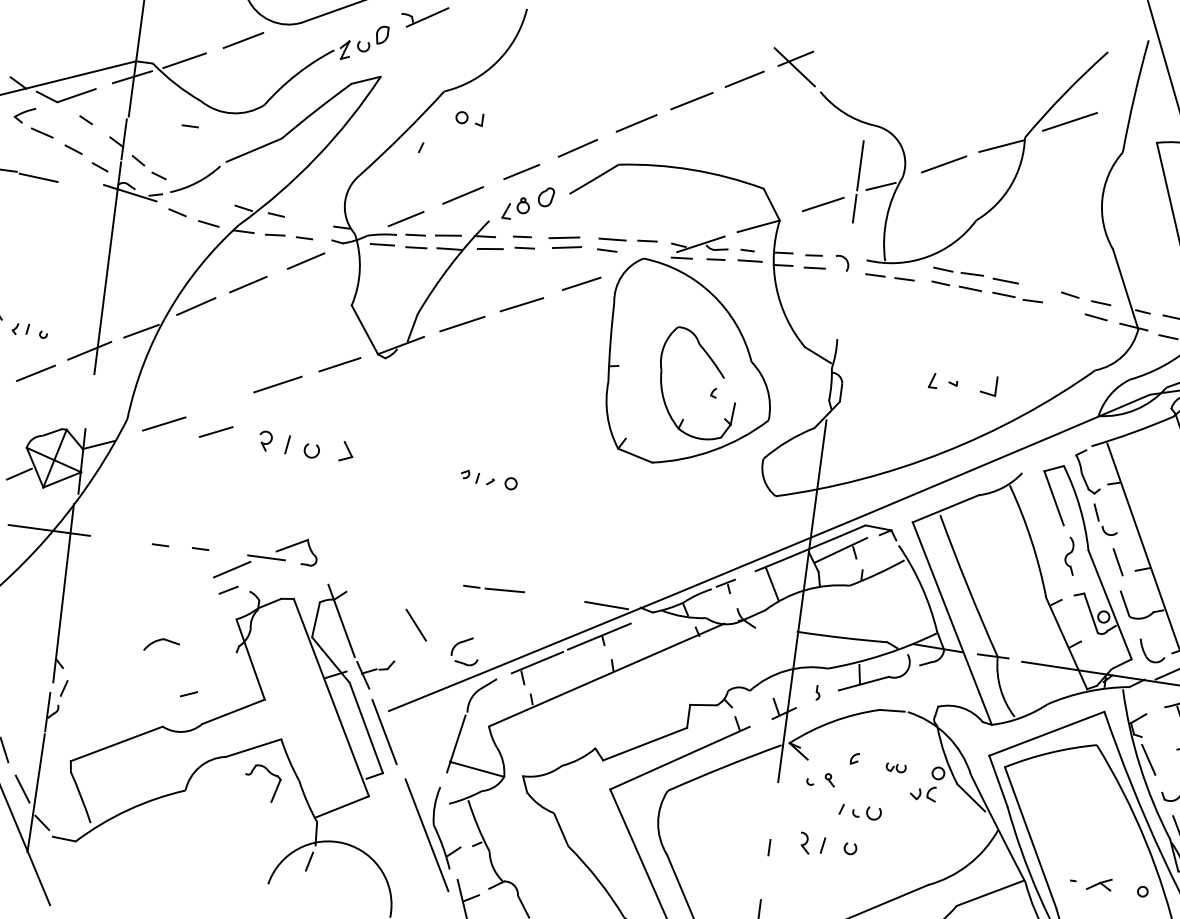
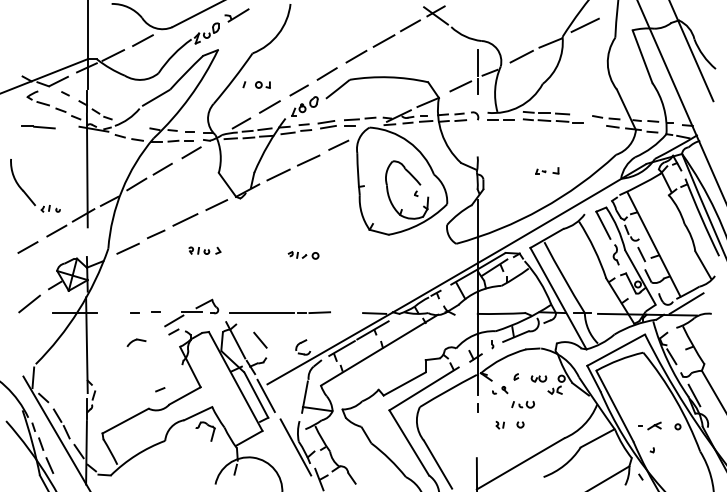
part: (468, 117) -> (262, 84), moved
line: (189, 125) -> (189, 131), moved
part: (963, 382) -> (547, 170), size x0.62
line: (214, 432) -> (155, 234), moved
part: (305, 446) -> (204, 250), size x0.62
line: (396, 577) -> (261, 313), added
line: (416, 623) -> (260, 339), moved
part: (161, 644) -> (136, 342), moved
part: (895, 767) -> (538, 378), size x1.43
part: (811, 844) -> (499, 425), size x0.62
line: (769, 846) -> (477, 407), moved

